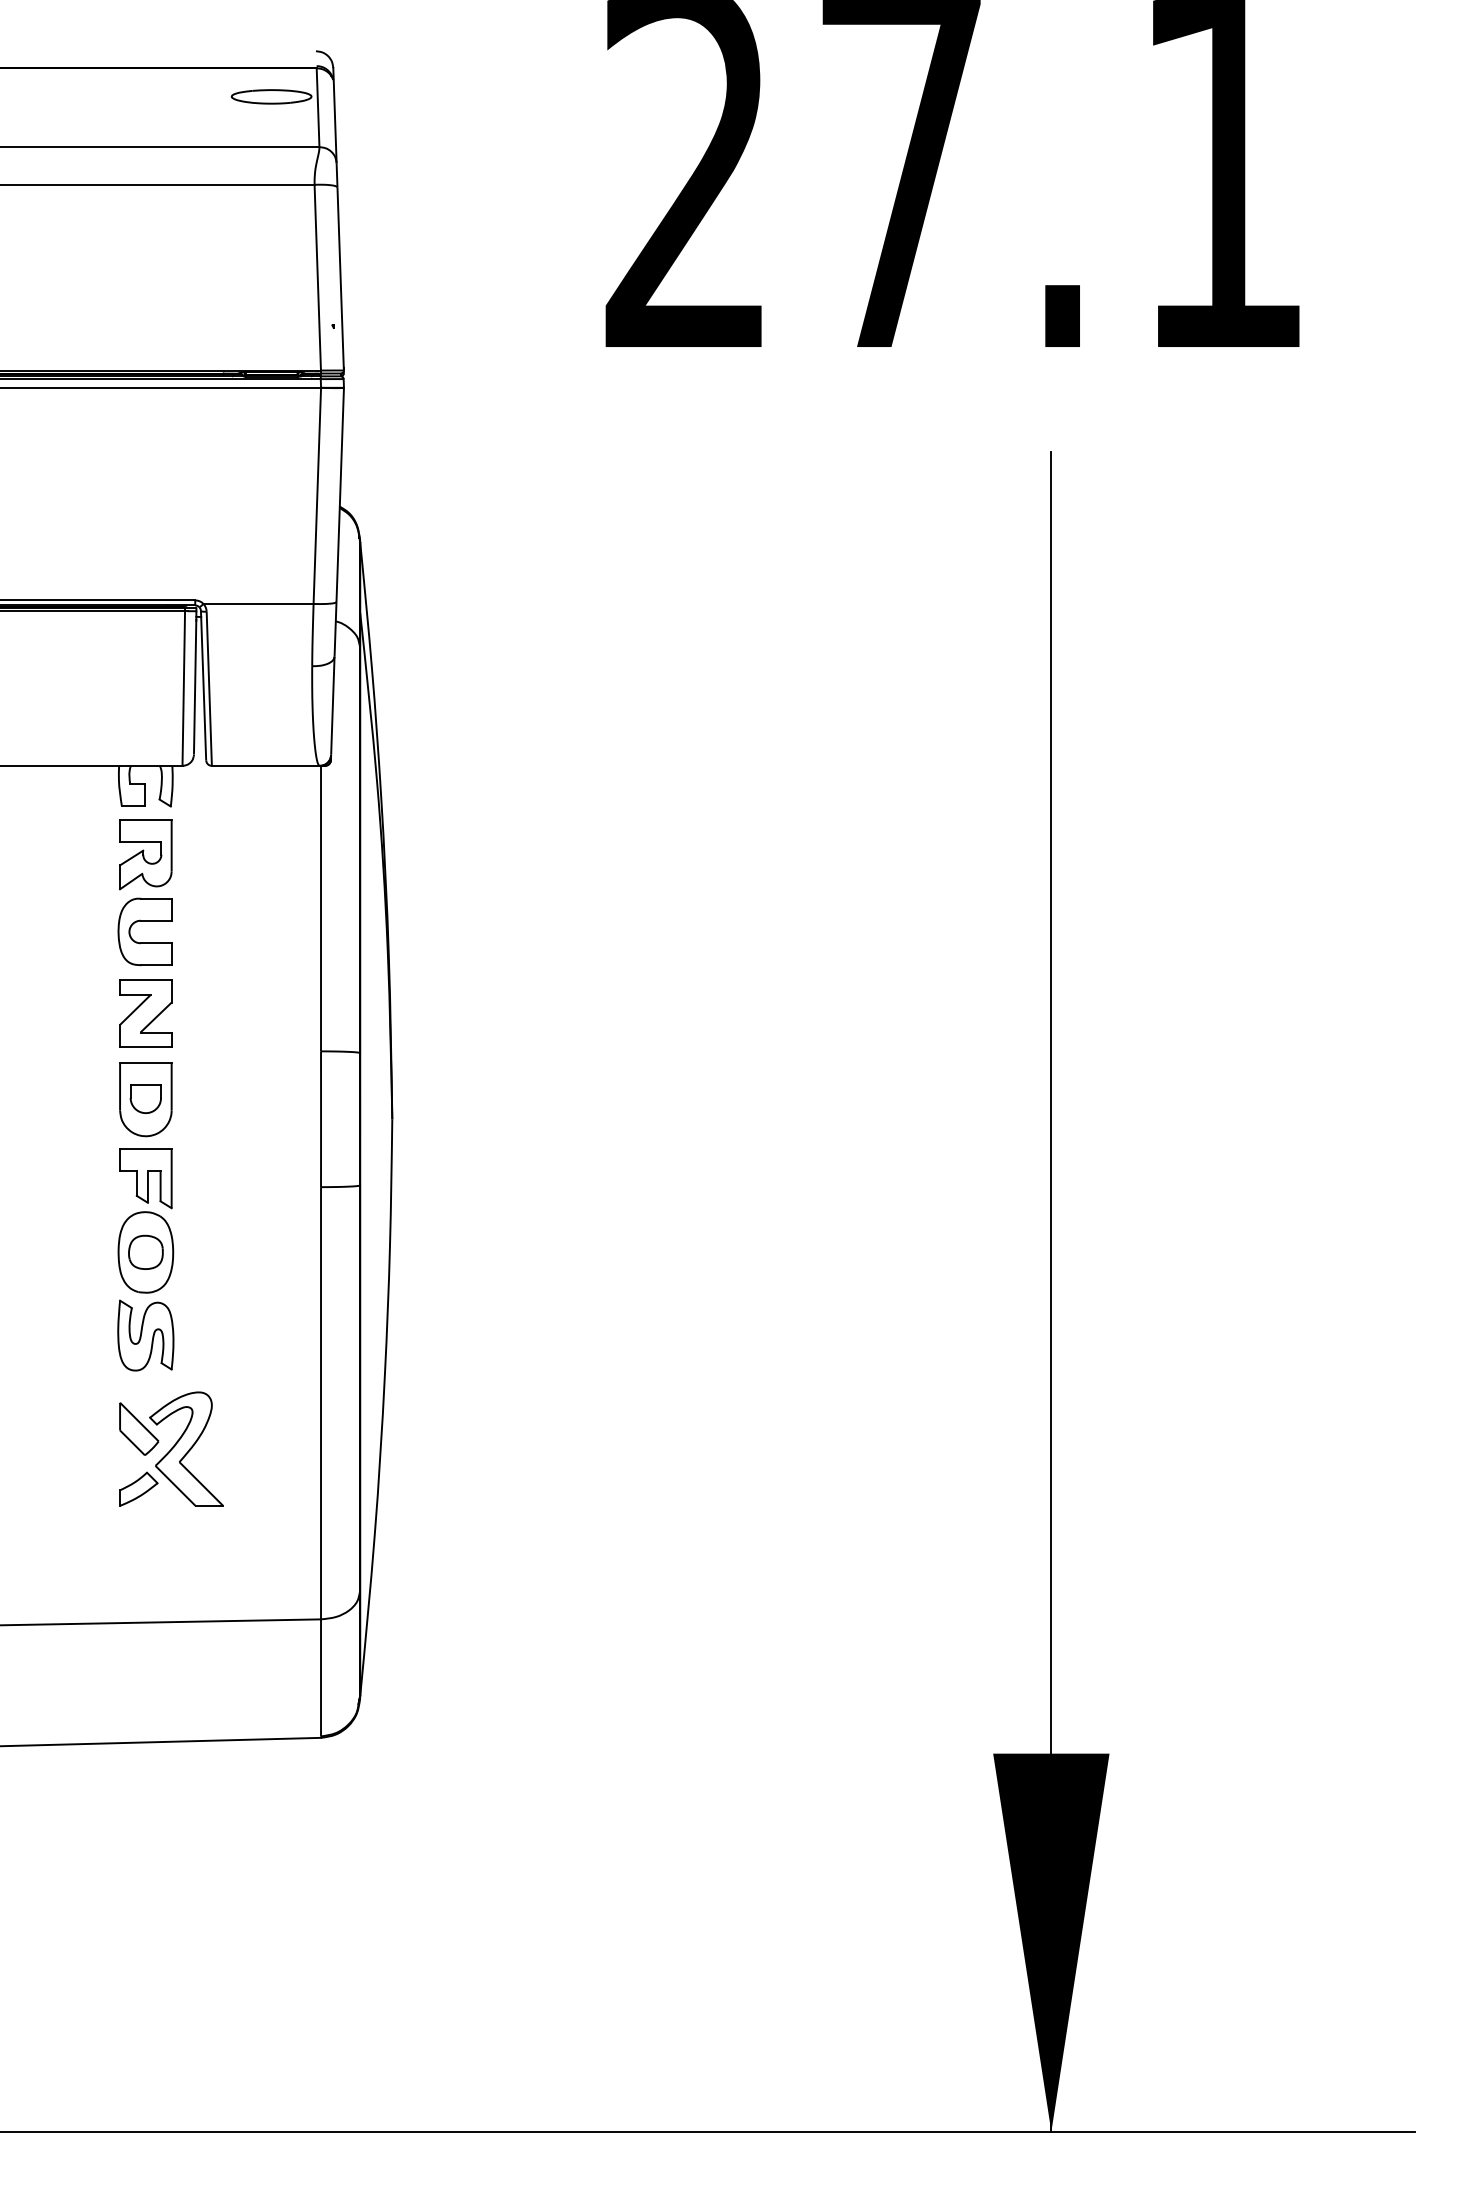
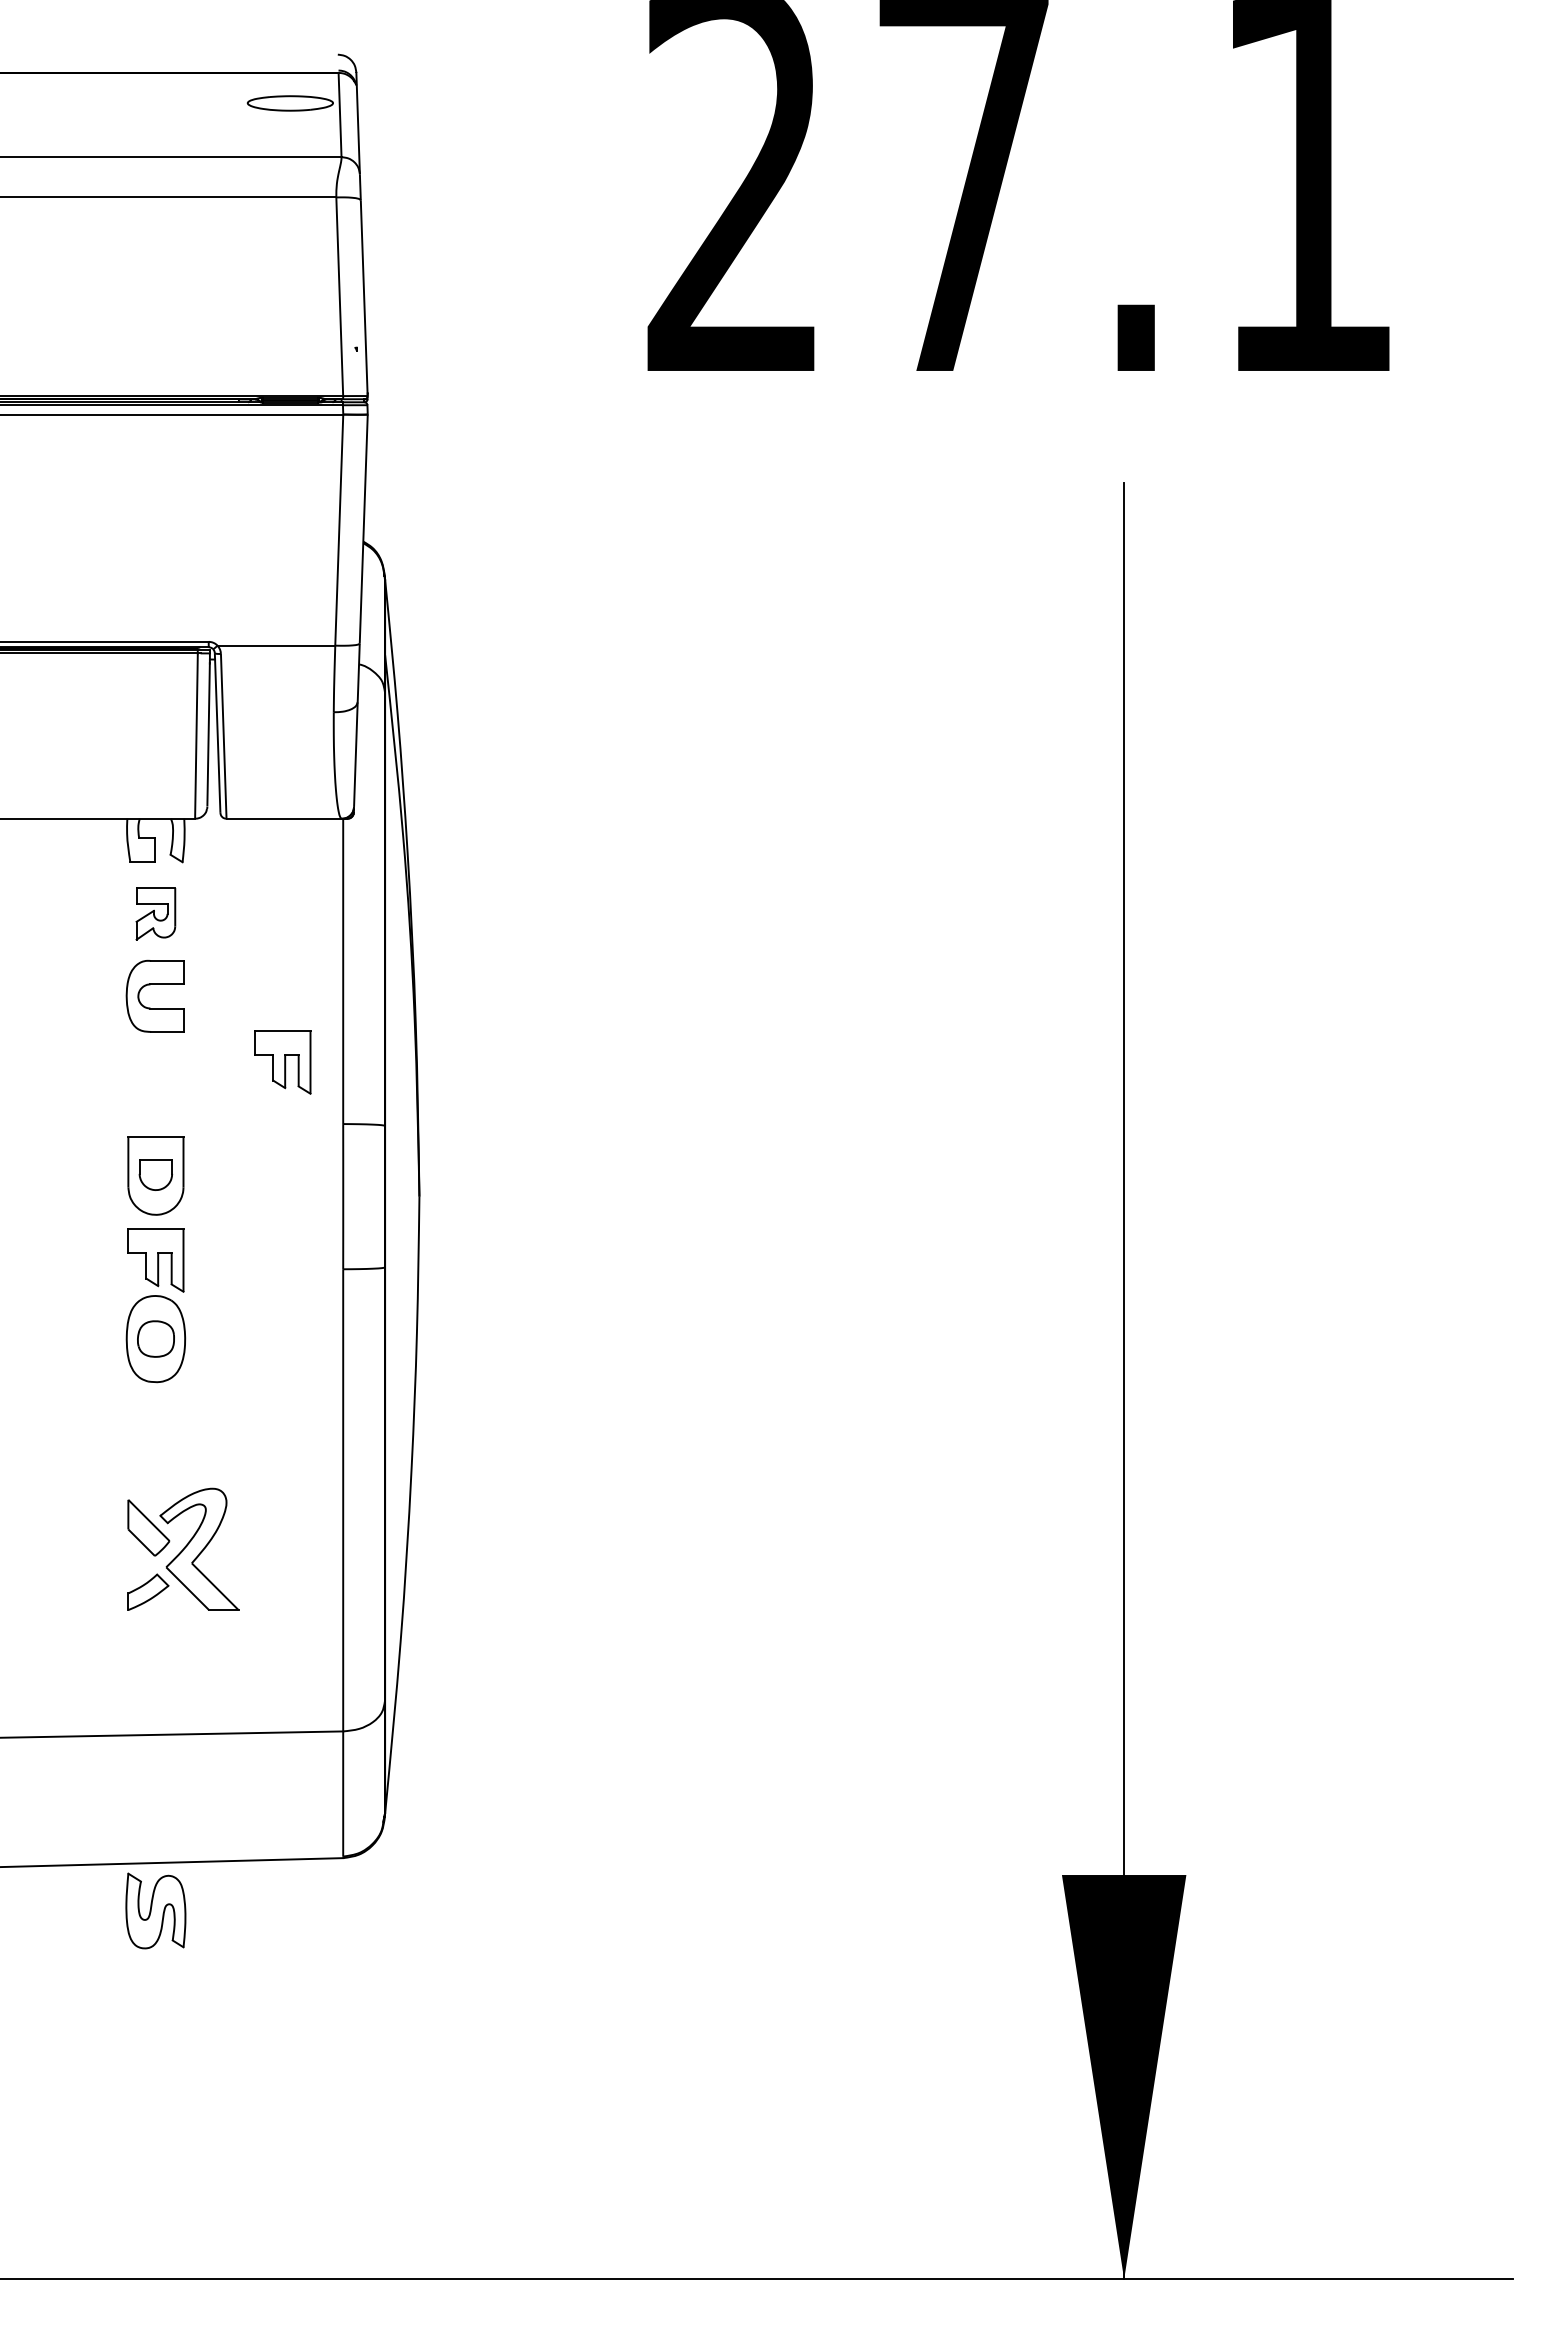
part: (145, 854) -> (155, 913), size x0.7
part: (264, 993) -> (282, 1062), added
part: (145, 1013) -> (155, 1083), removed
part: (145, 1335) -> (155, 1910), moved

